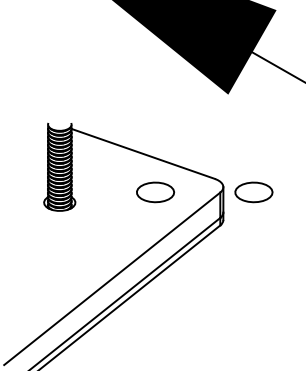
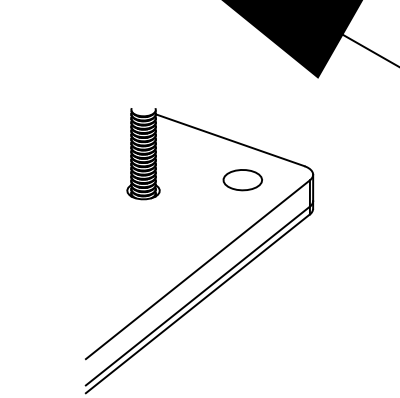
part: (253, 192) -> (344, 180), removed

